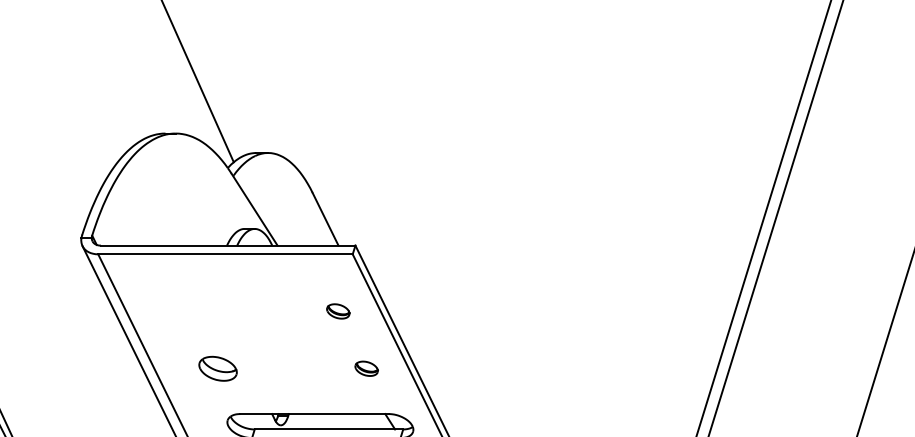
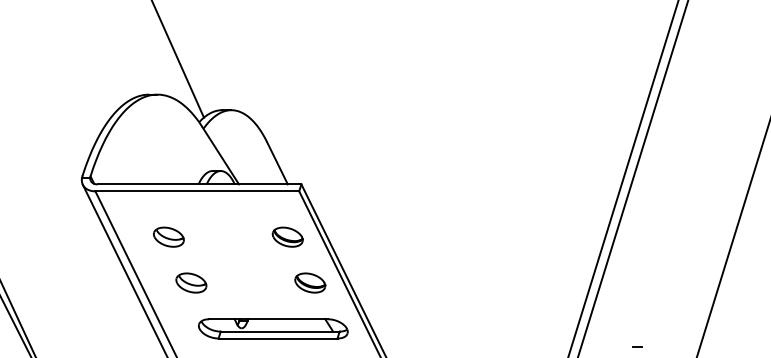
part: (189, 310) -> (168, 236), added
part: (338, 310) -> (287, 236), size x1.67
part: (366, 368) -> (310, 282), size x1.67

